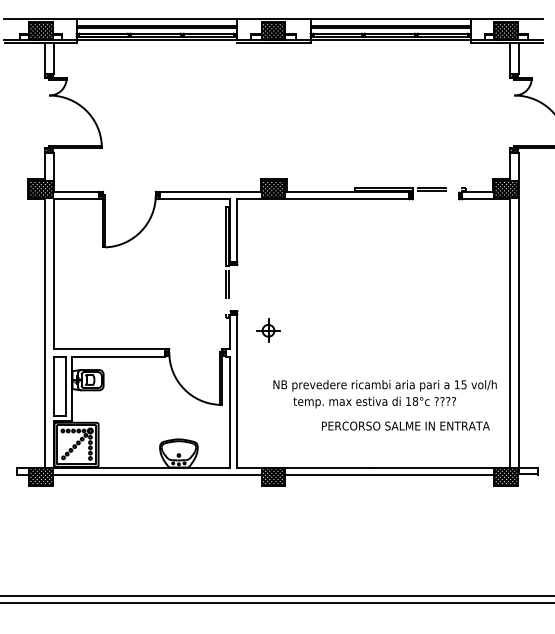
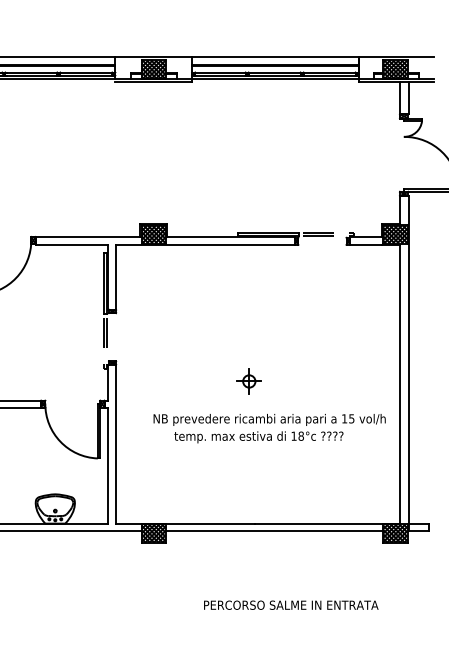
part: (268, 330) -> (249, 381), moved
text: (384, 394) -> (269, 428), moved
text: (405, 425) -> (290, 604), moved

